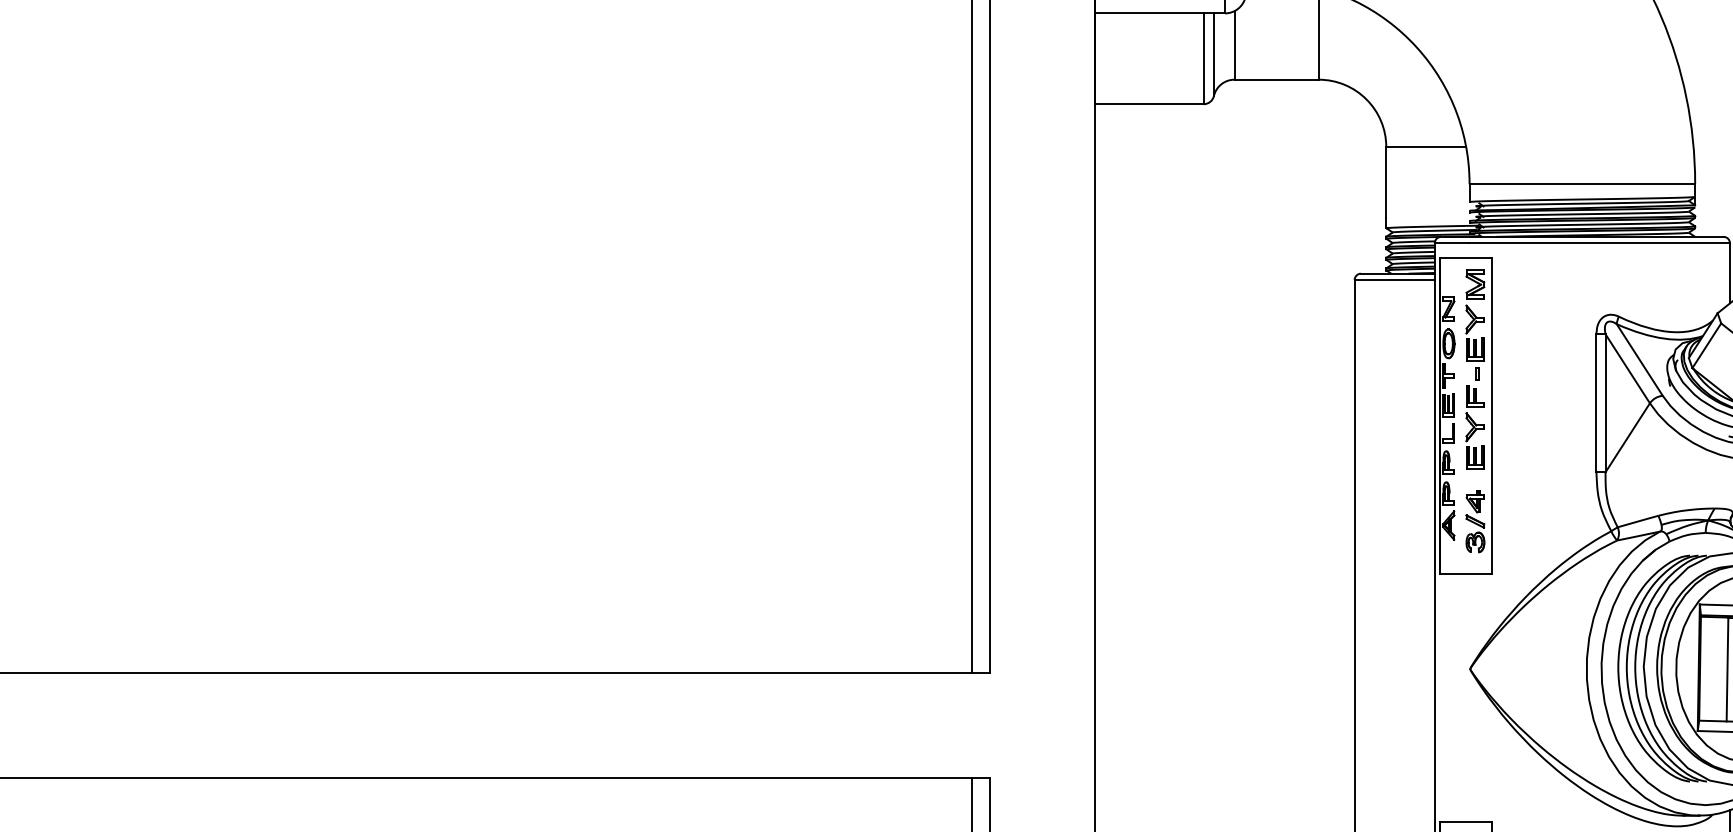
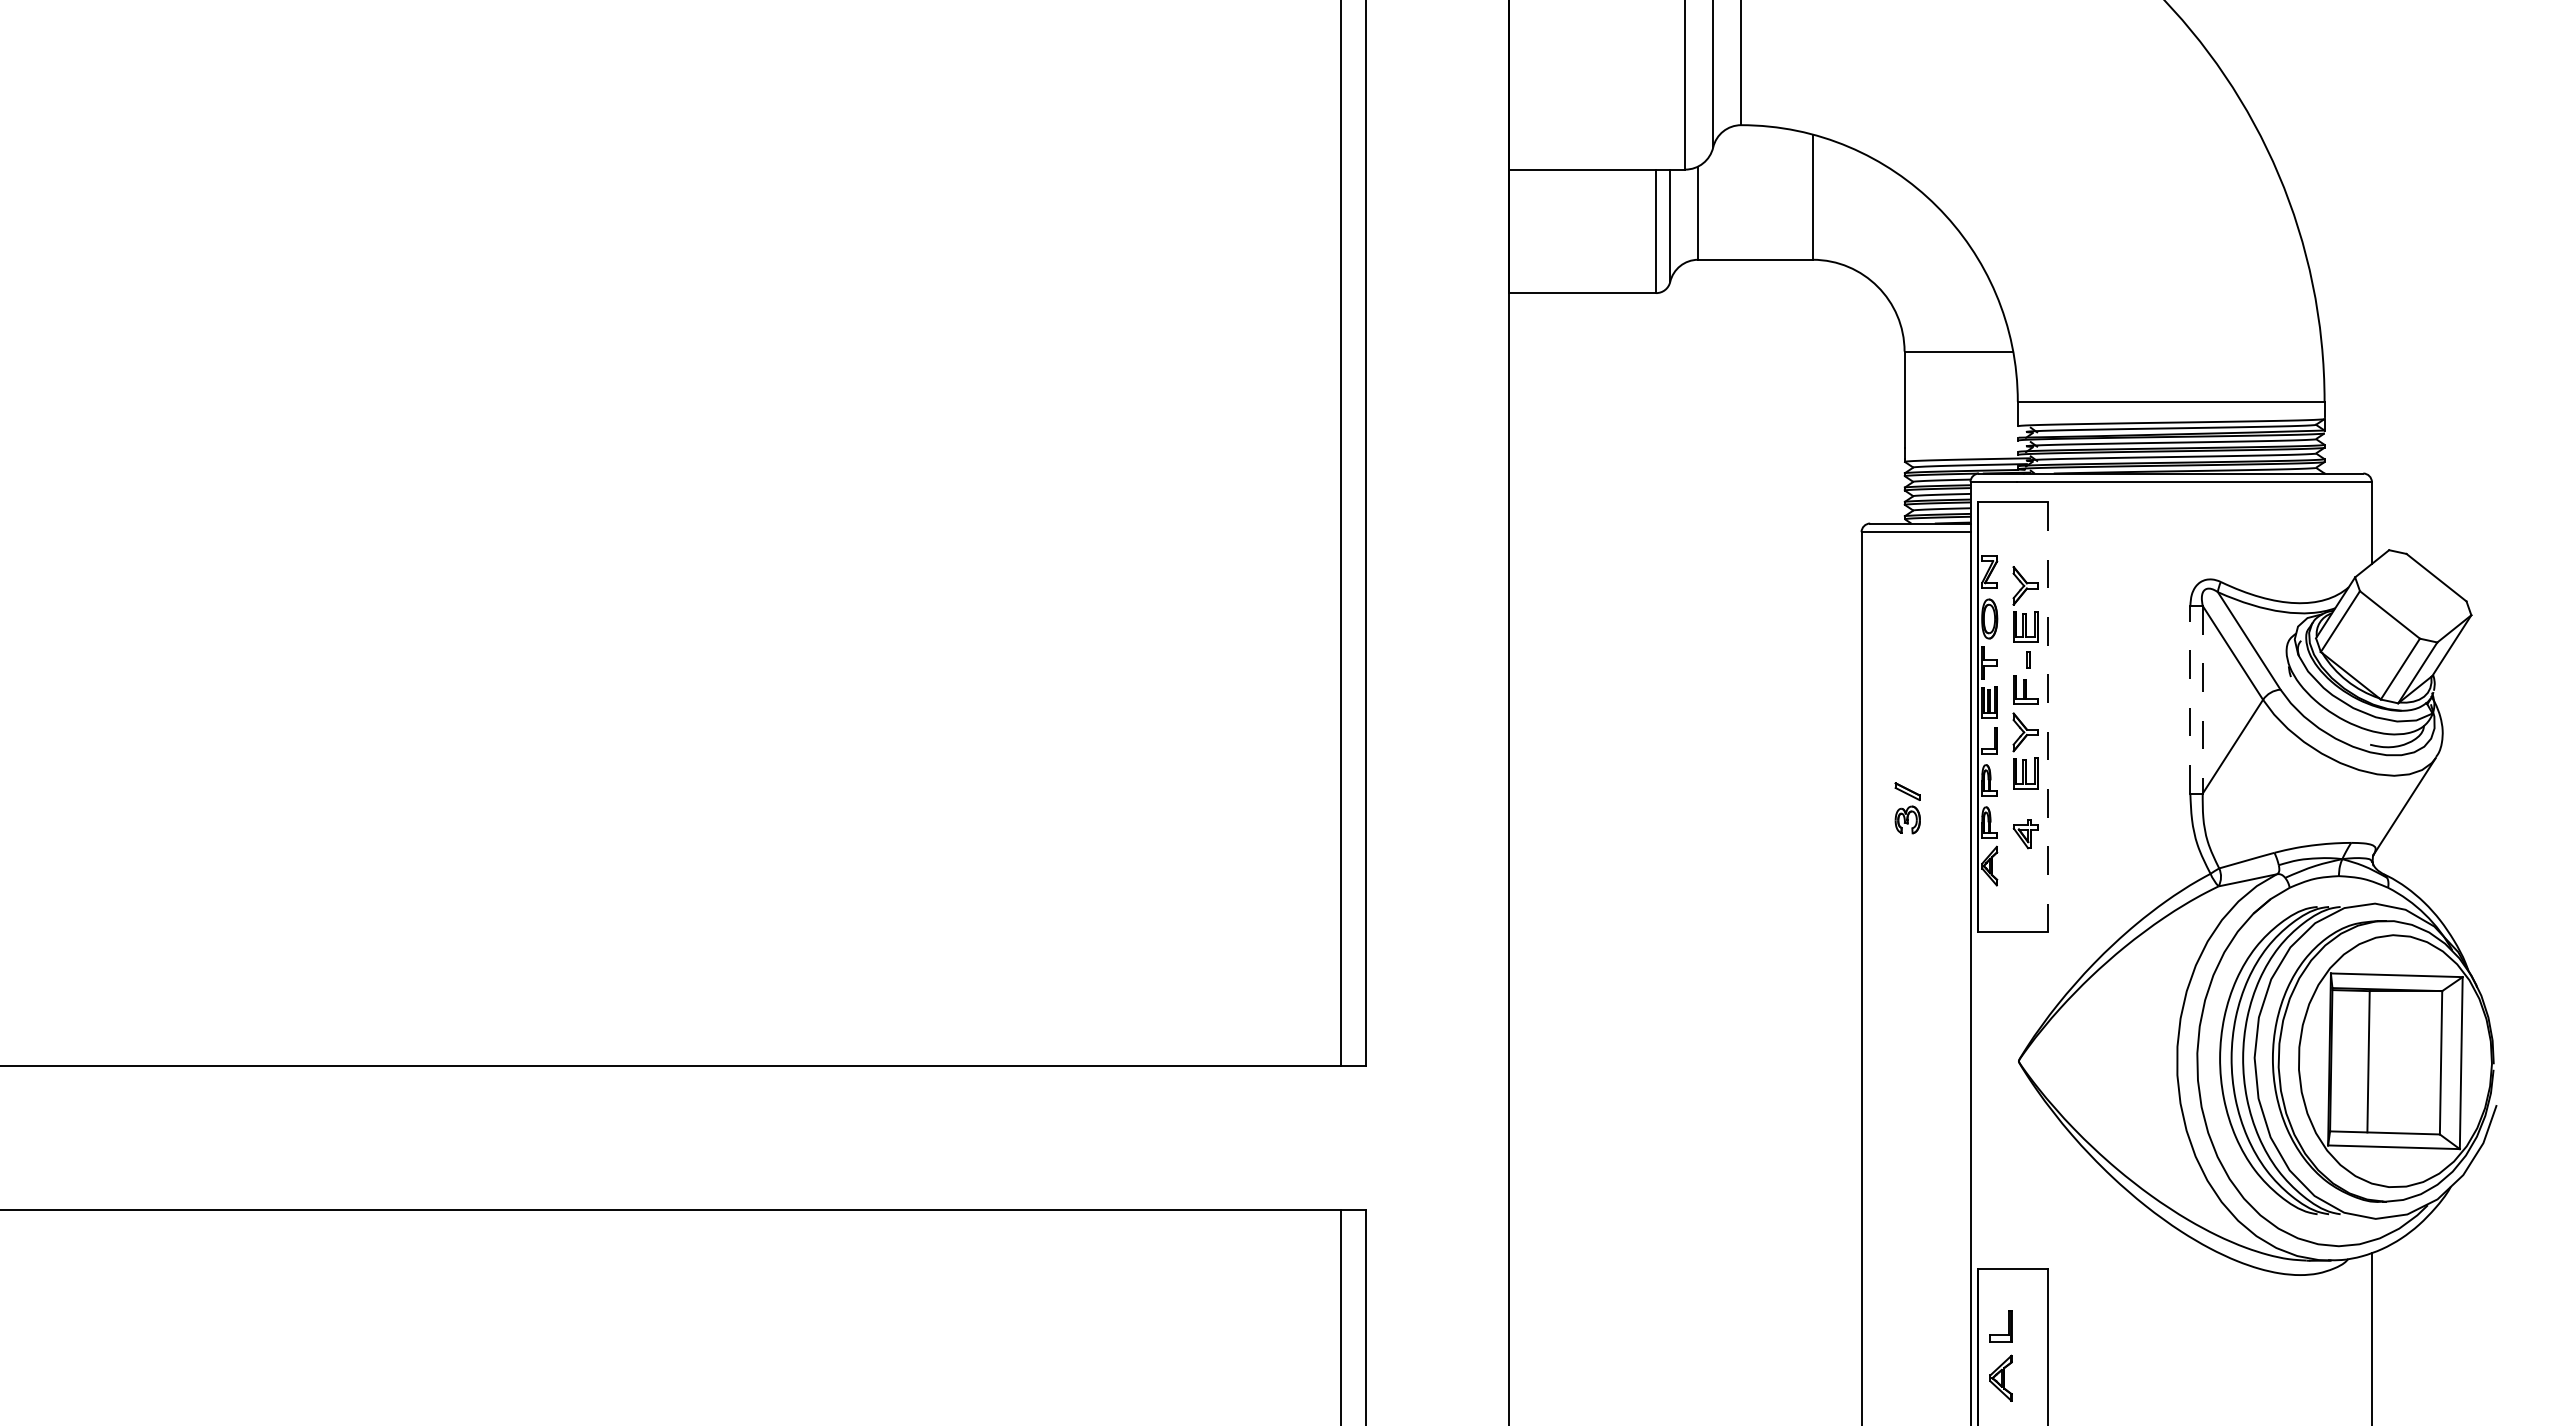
part: (1475, 284) -> (2025, 538), removed
line: (1596, 403) -> (2190, 699), solid -> dashed
line: (1605, 403) -> (2202, 699), solid -> dashed
line: (1492, 415) -> (2048, 716), solid -> dashed
part: (1475, 533) -> (1907, 808), moved

